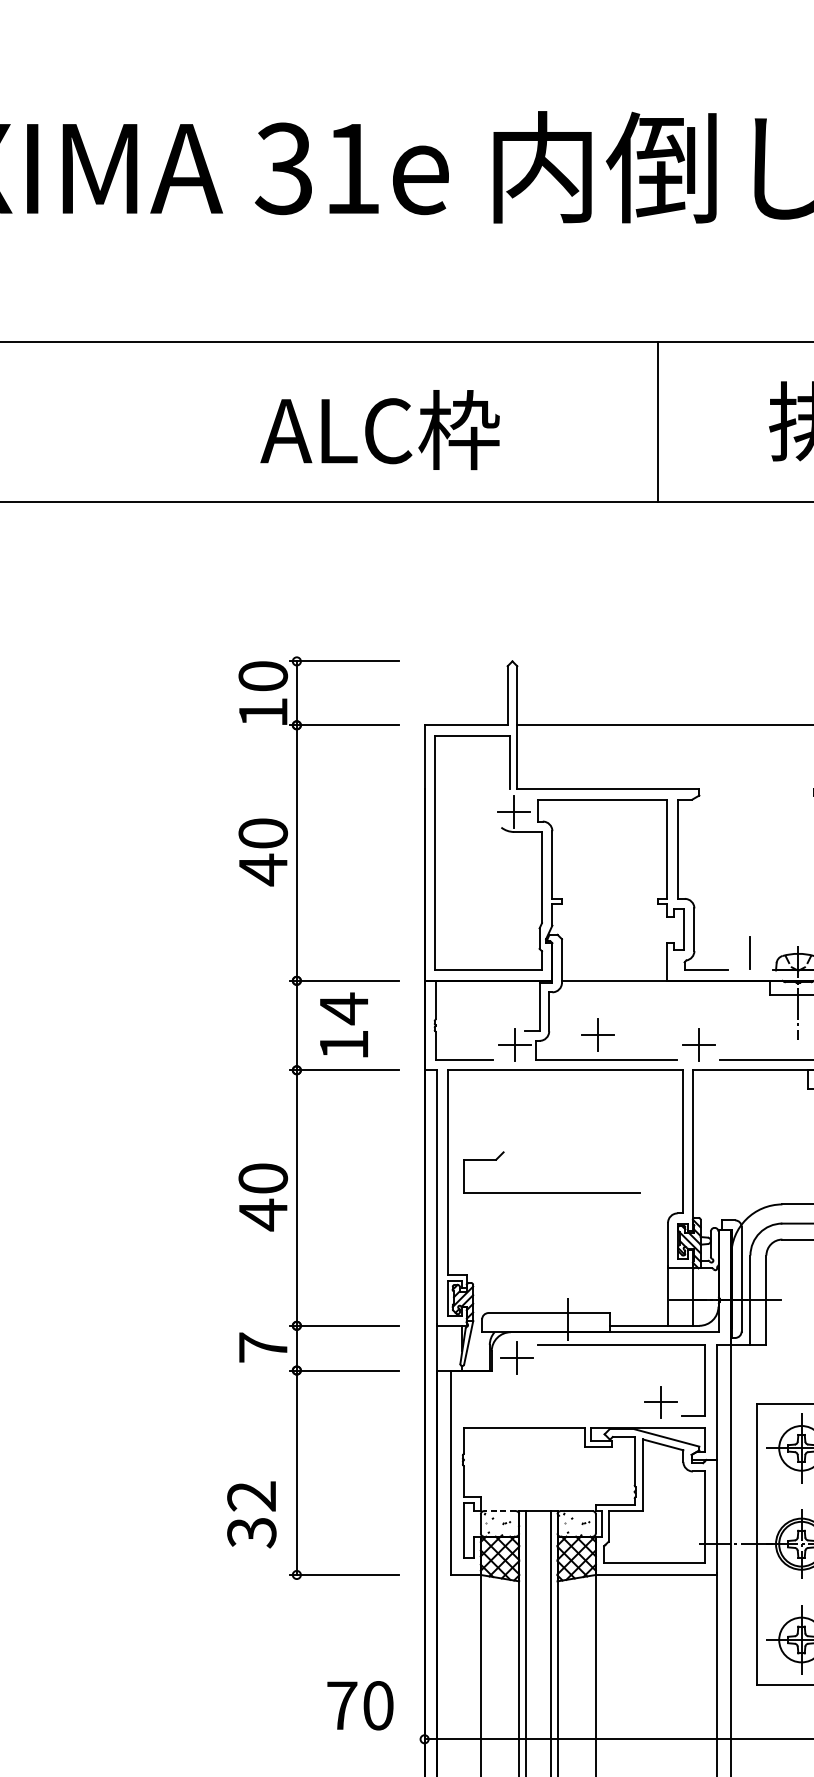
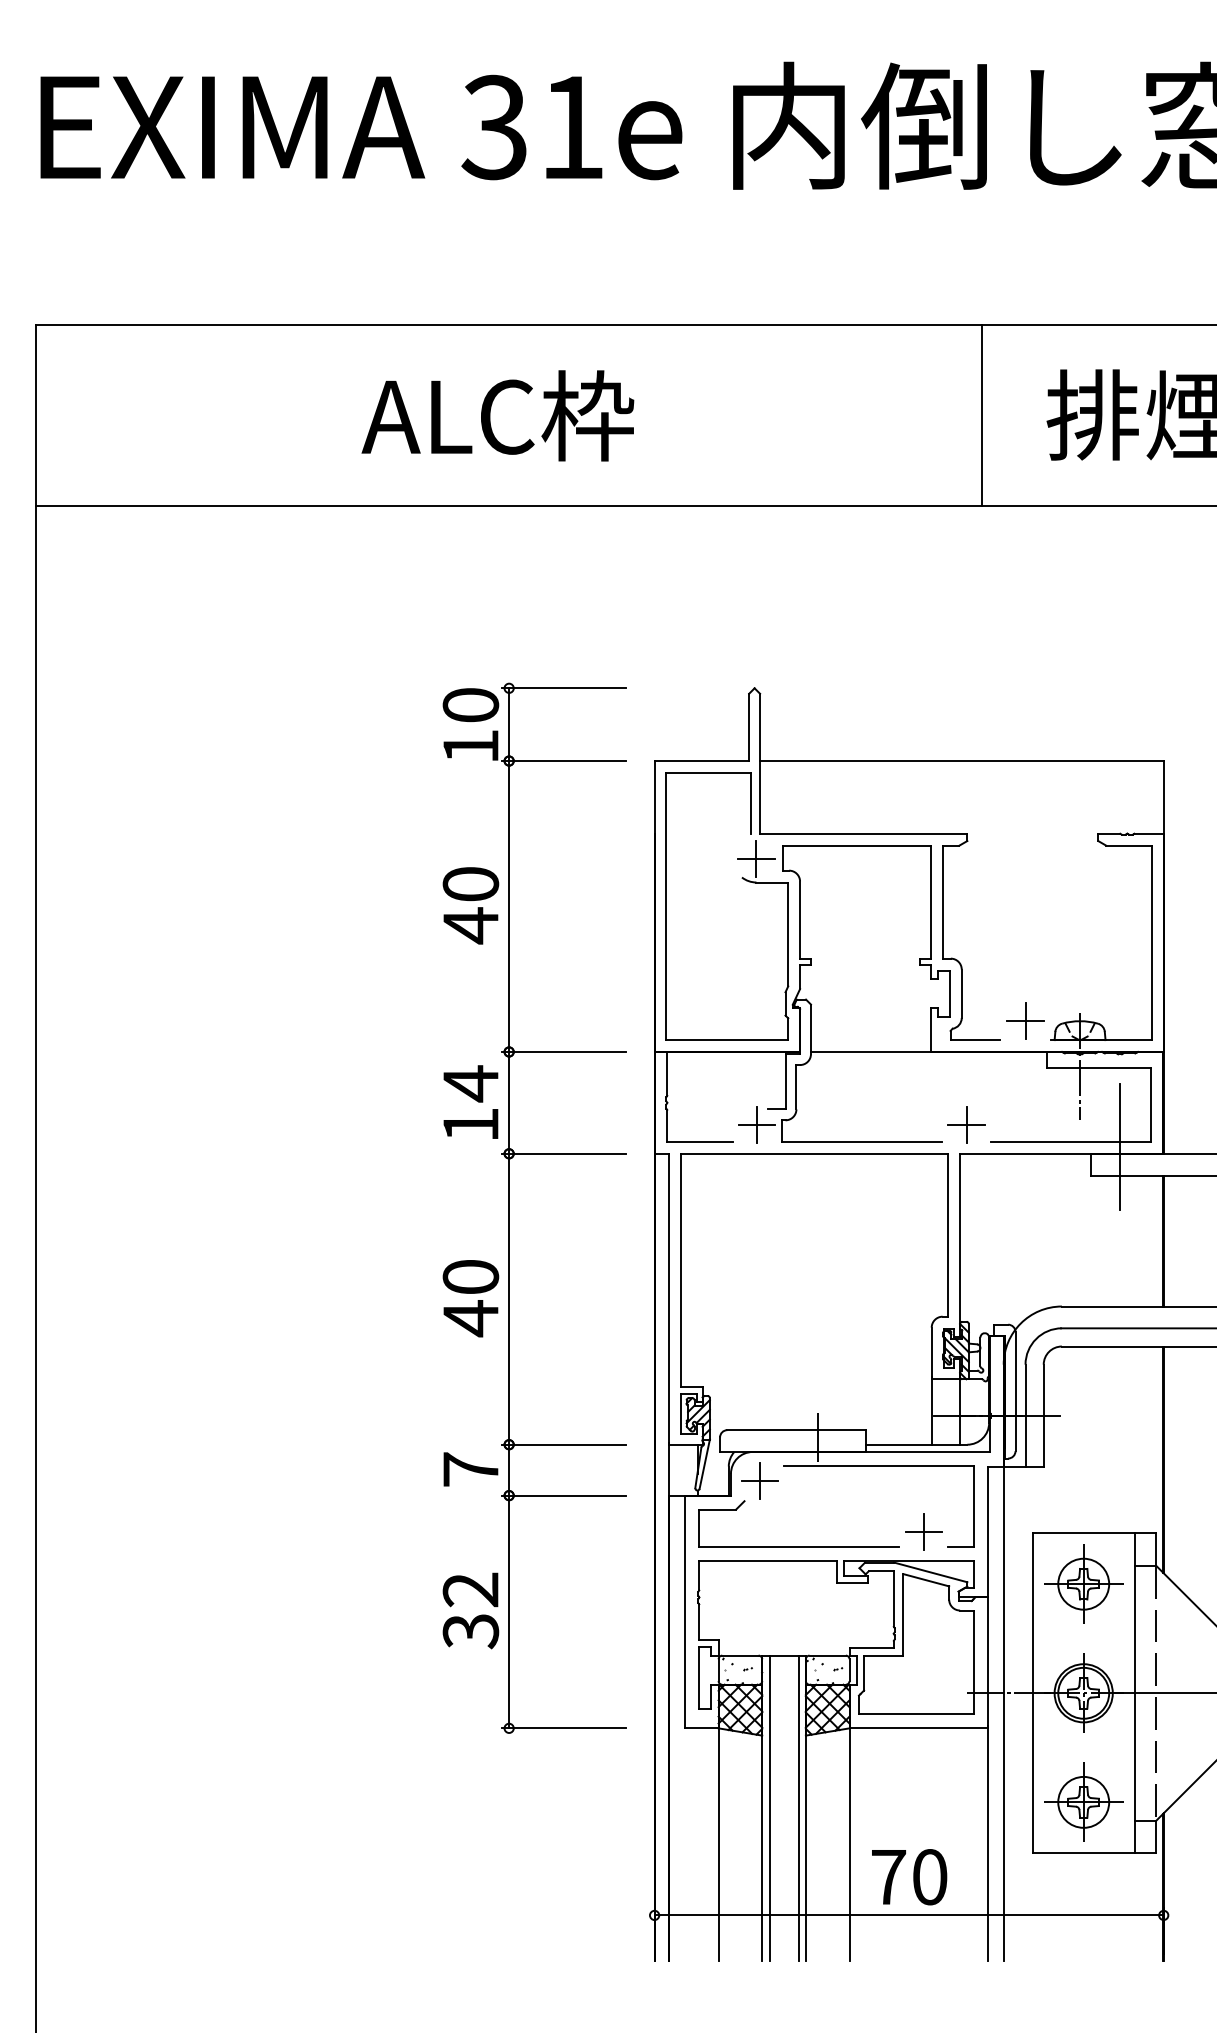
line: (657, 421) -> (981, 415), moved
text: (379, 429) -> (497, 415), moved
line: (750, 953) -> (1025, 1020), added
text: (343, 1024) -> (470, 1101), moved
part: (597, 1034) -> (851, 1113), removed
part: (551, 1192) -> (798, 1546), moved
line: (499, 1510) -> (739, 1655), dashed -> solid
text: (251, 1514) -> (470, 1610), moved
text: (360, 1705) -> (909, 1877), moved

